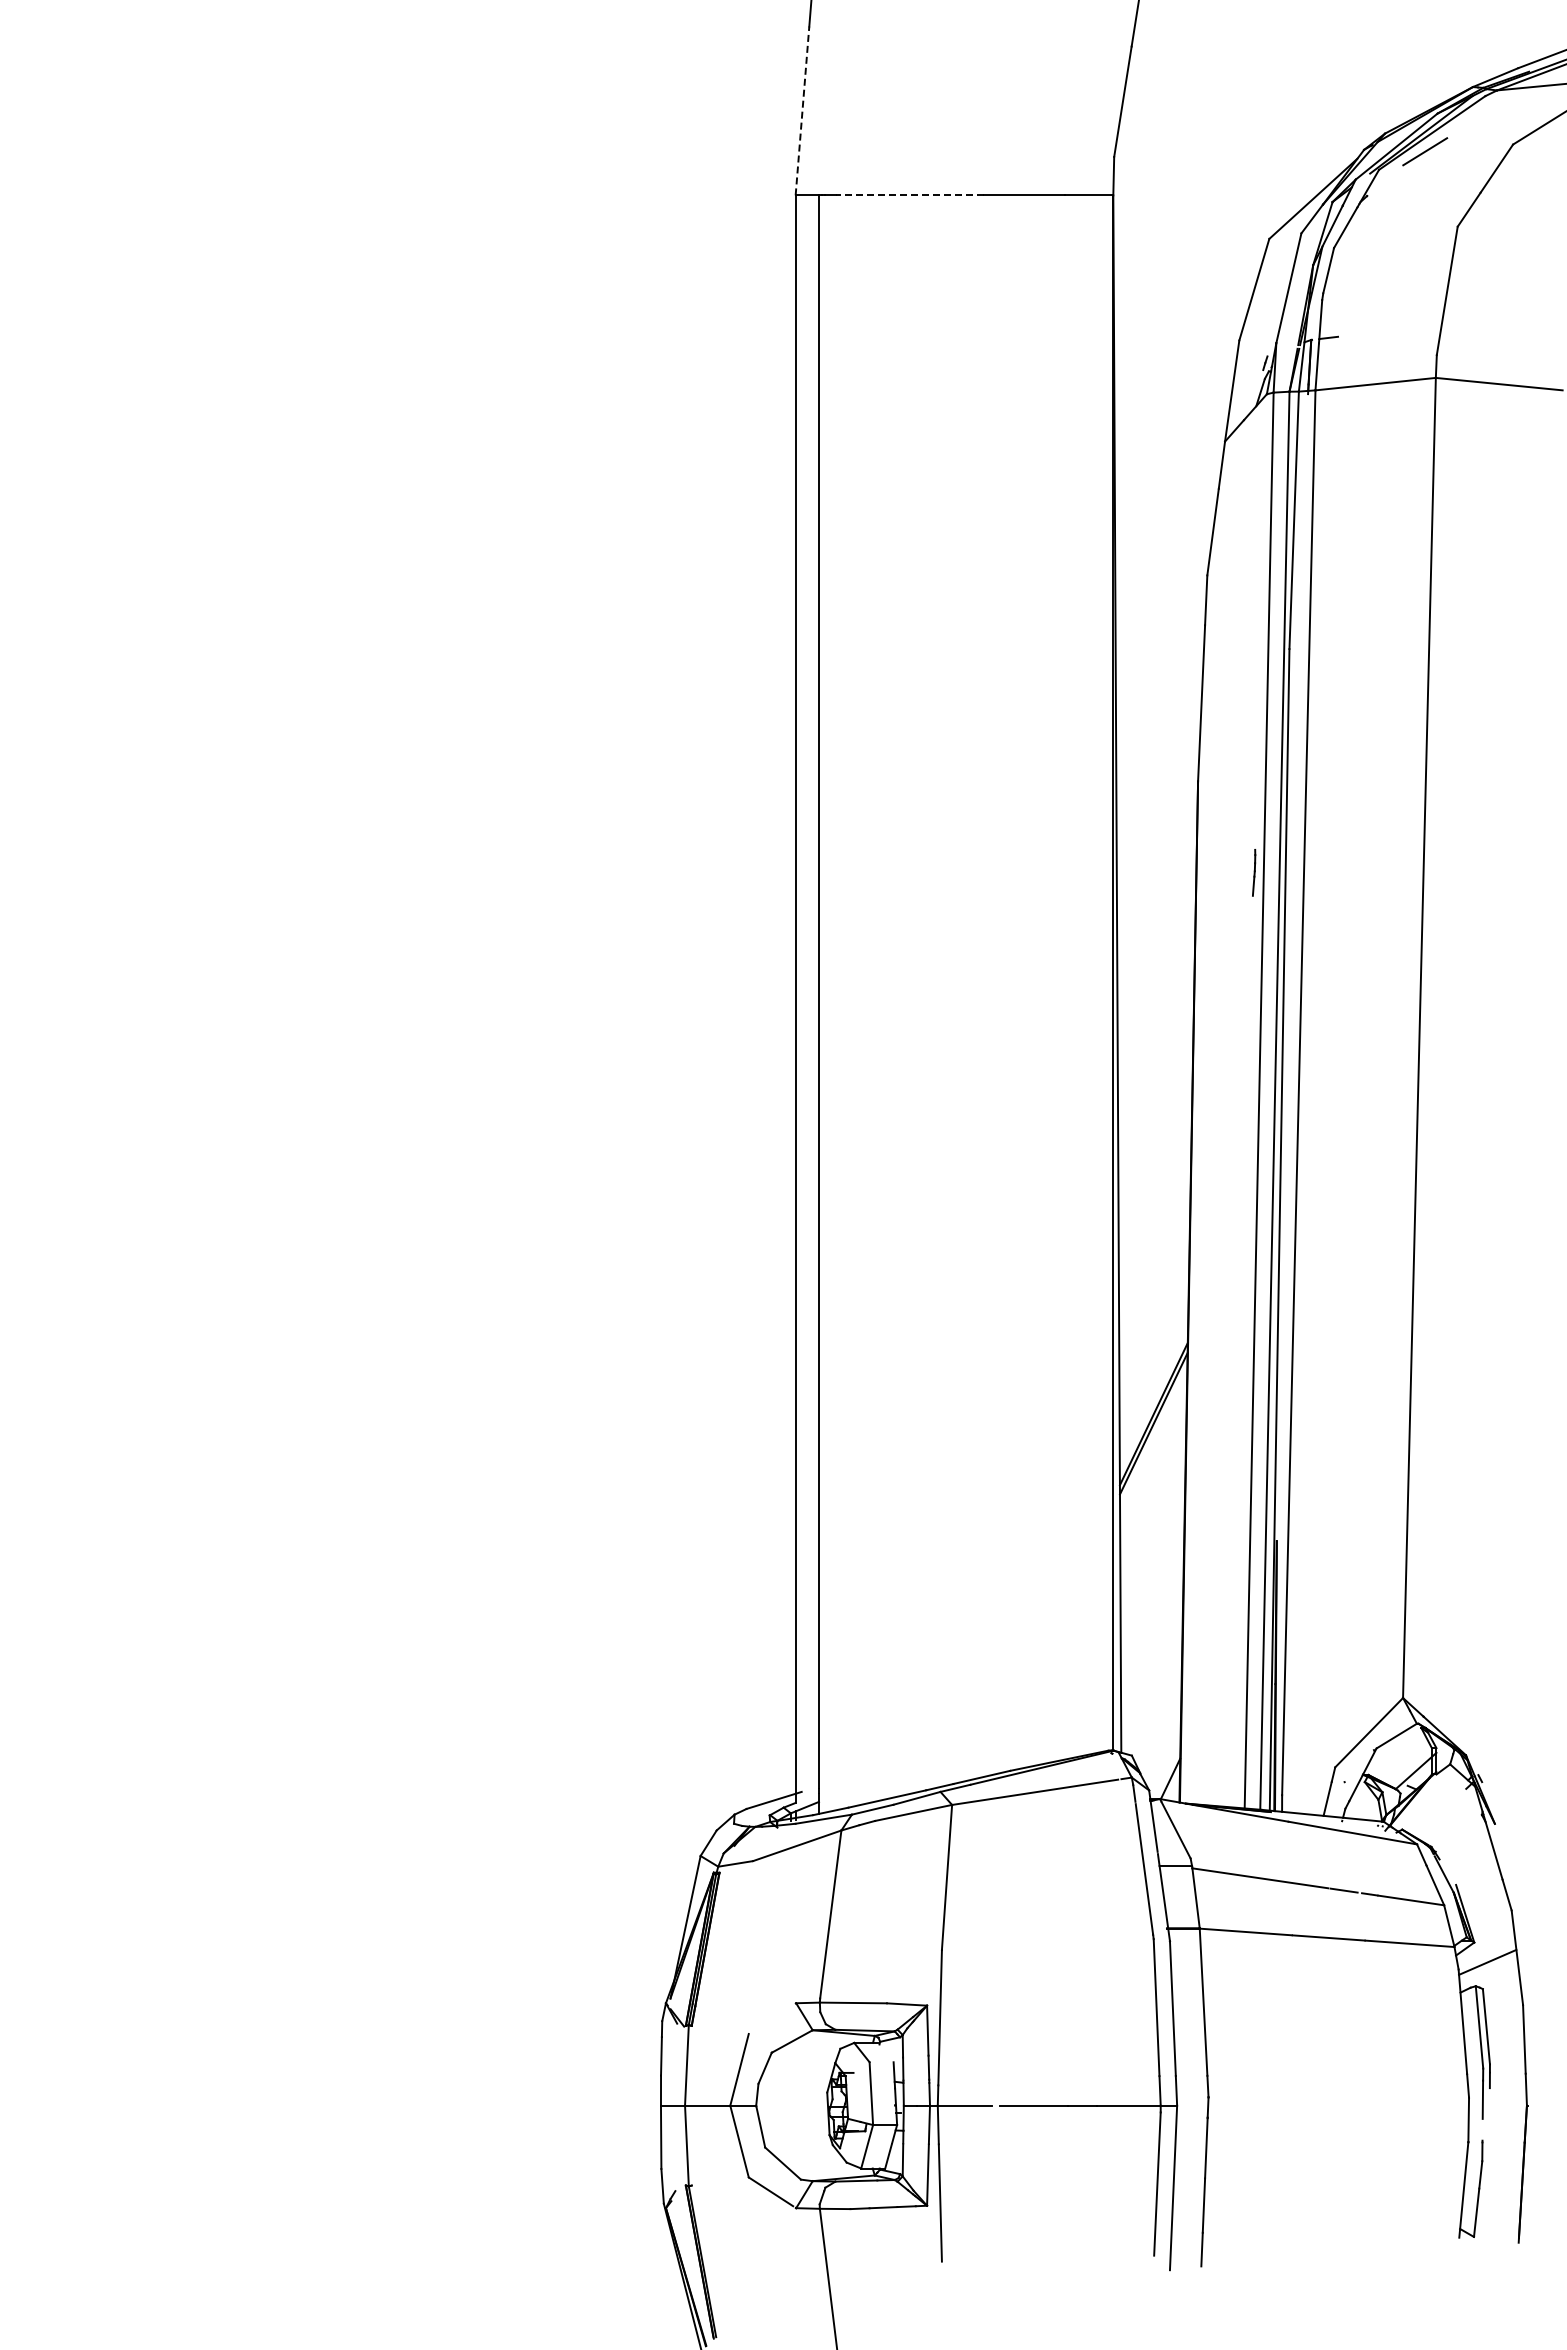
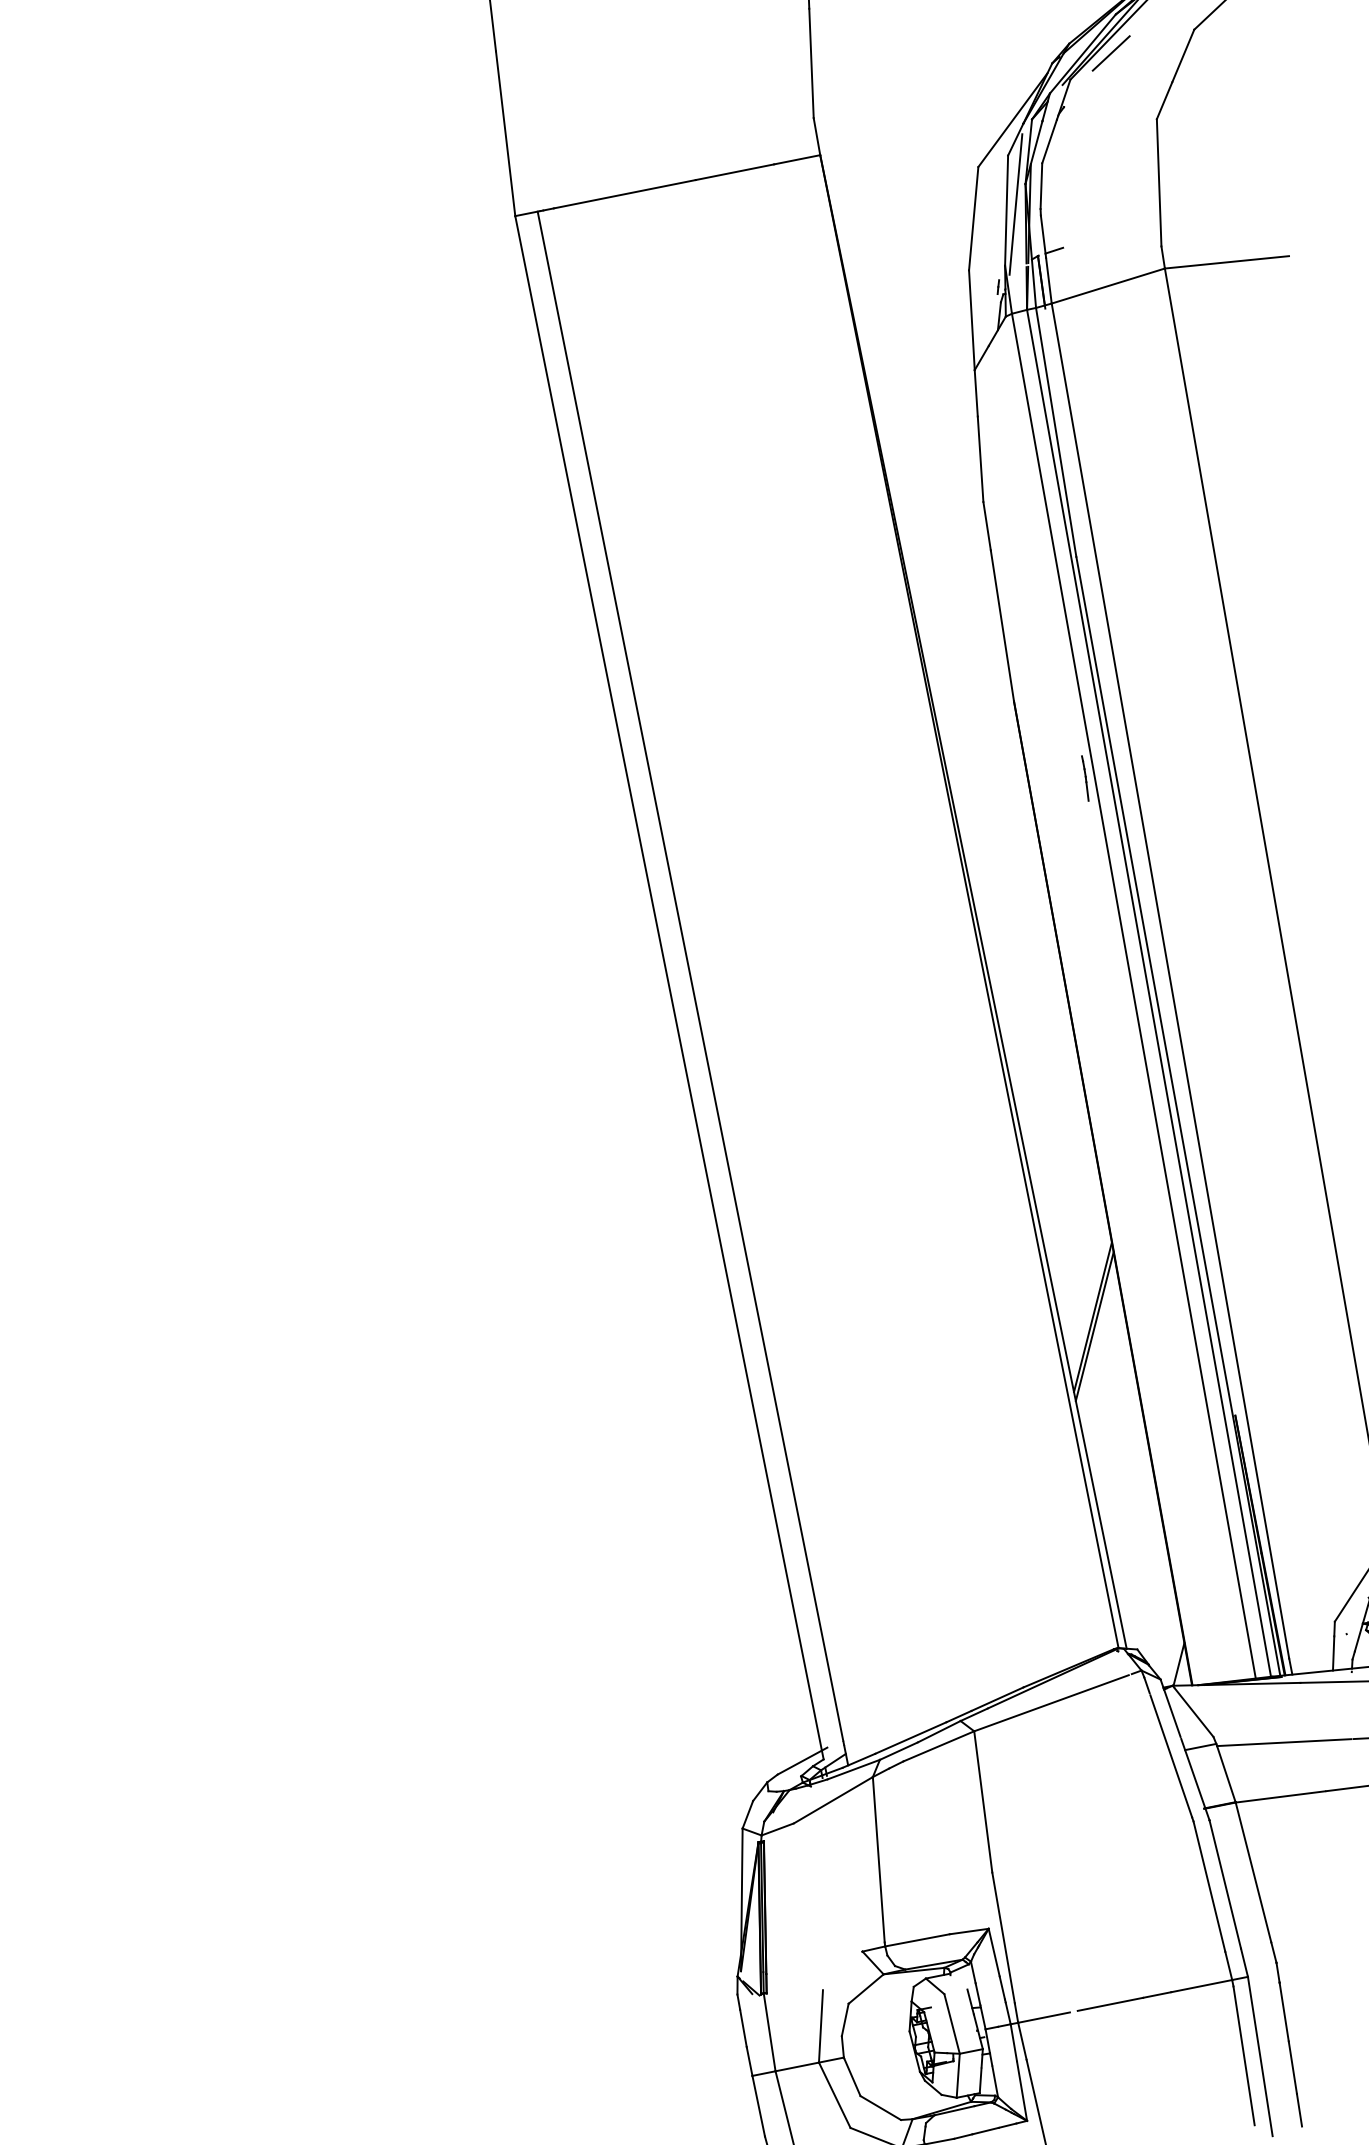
line: (802, 110) -> (505, 133), dashed -> solid
line: (909, 195) -> (624, 194), dashed -> solid
line: (1299, 283) -> (1015, 204), added

